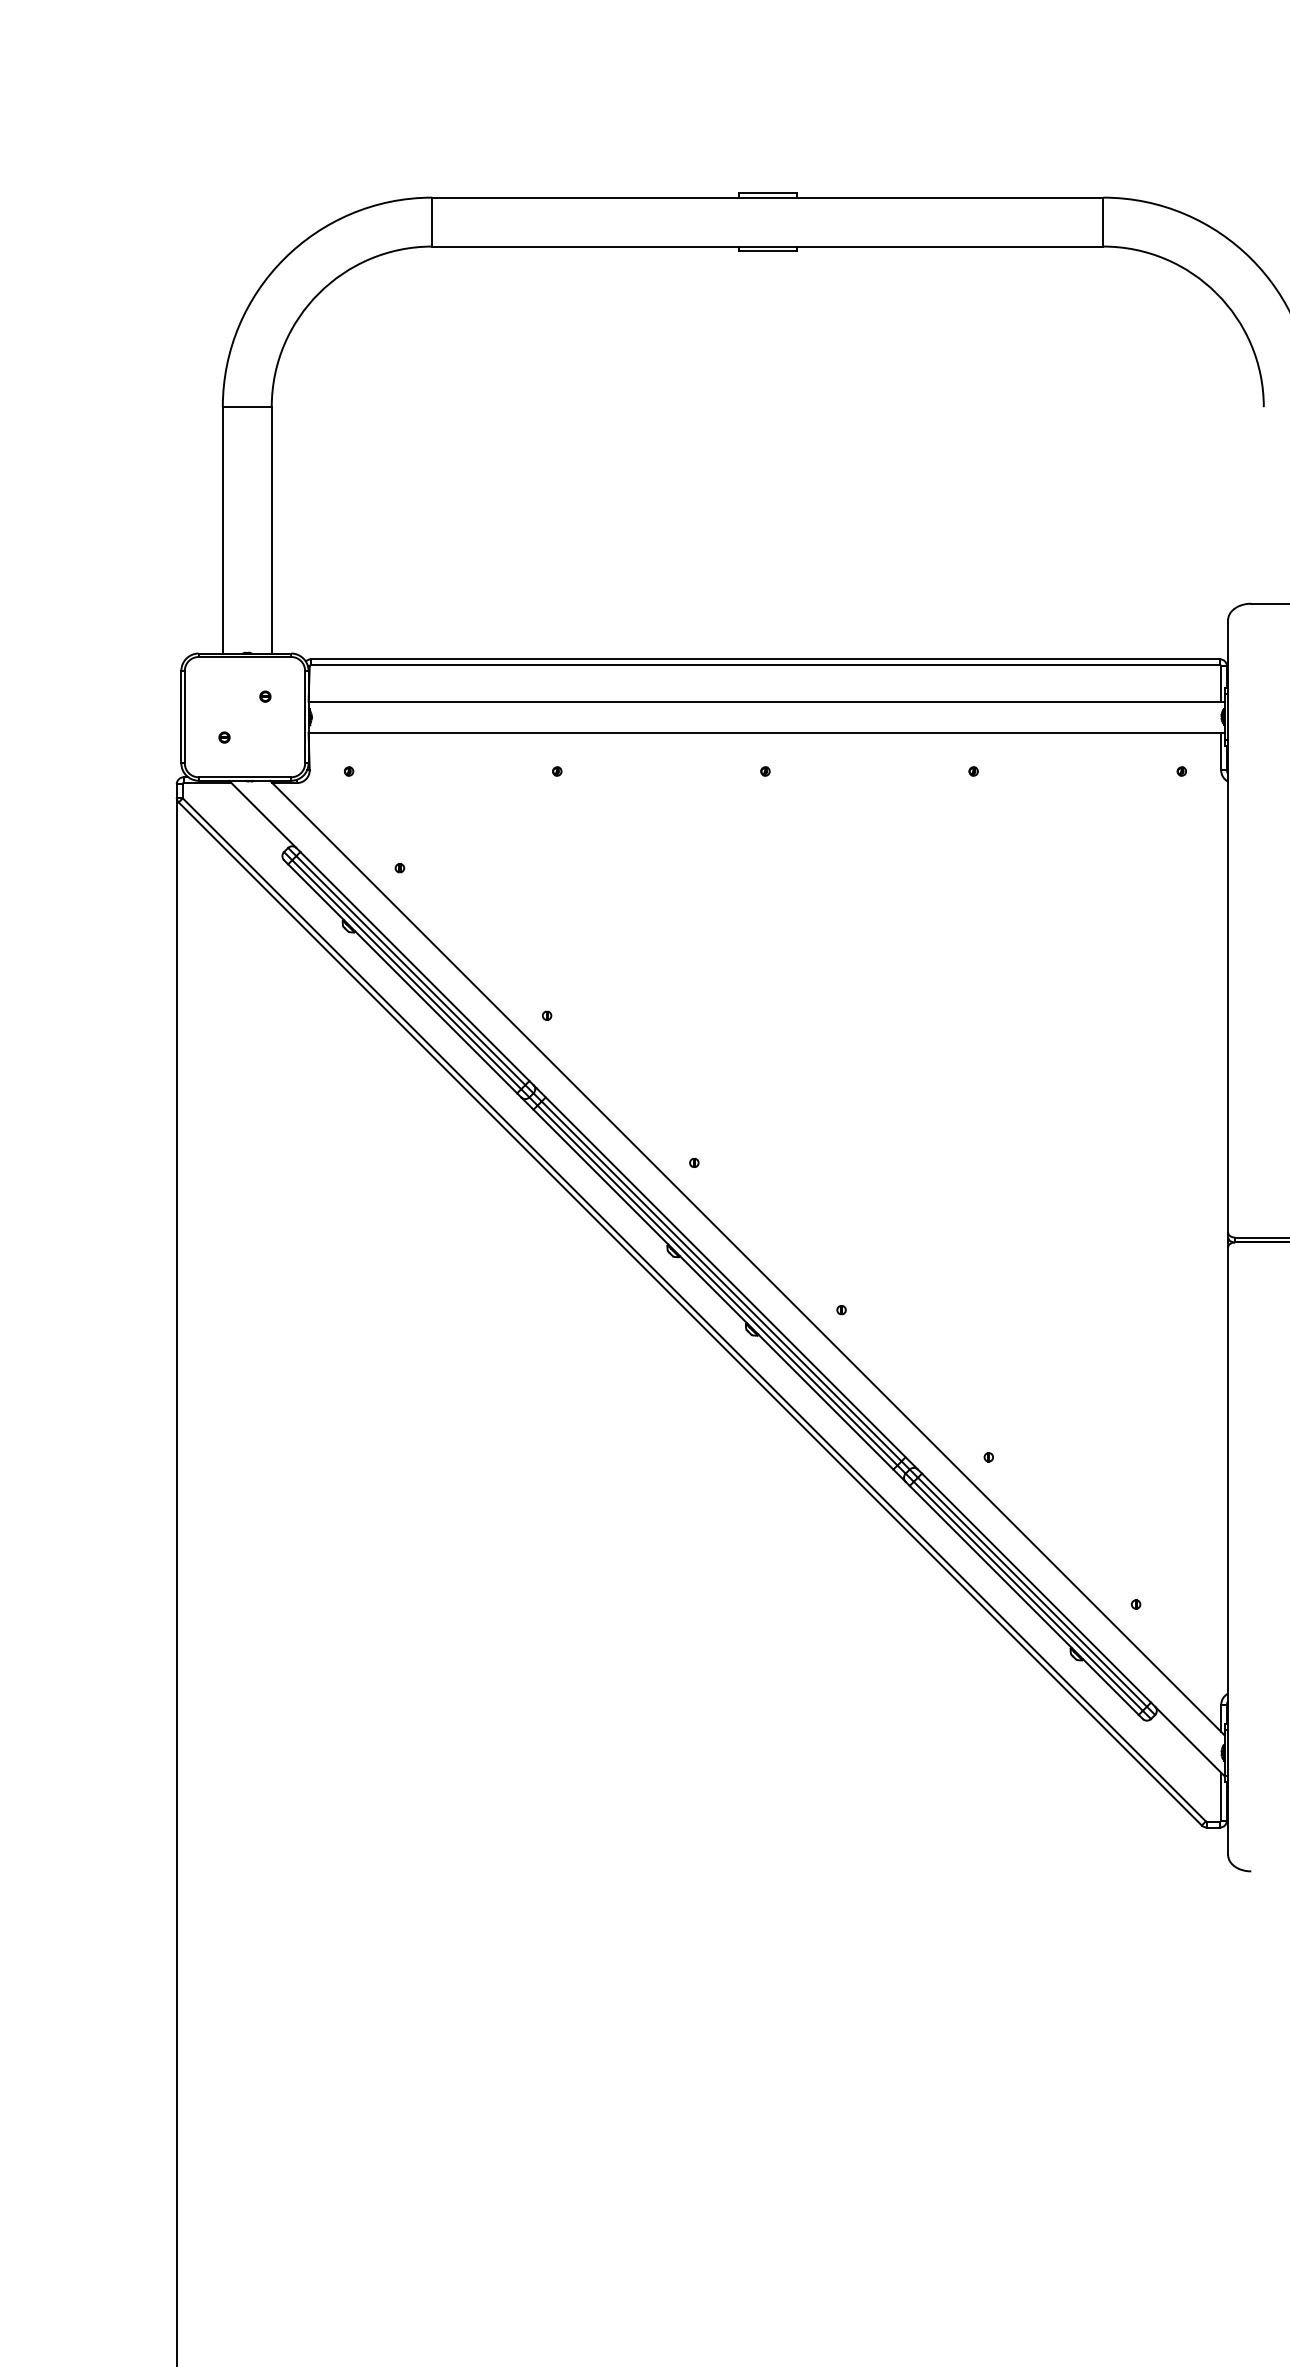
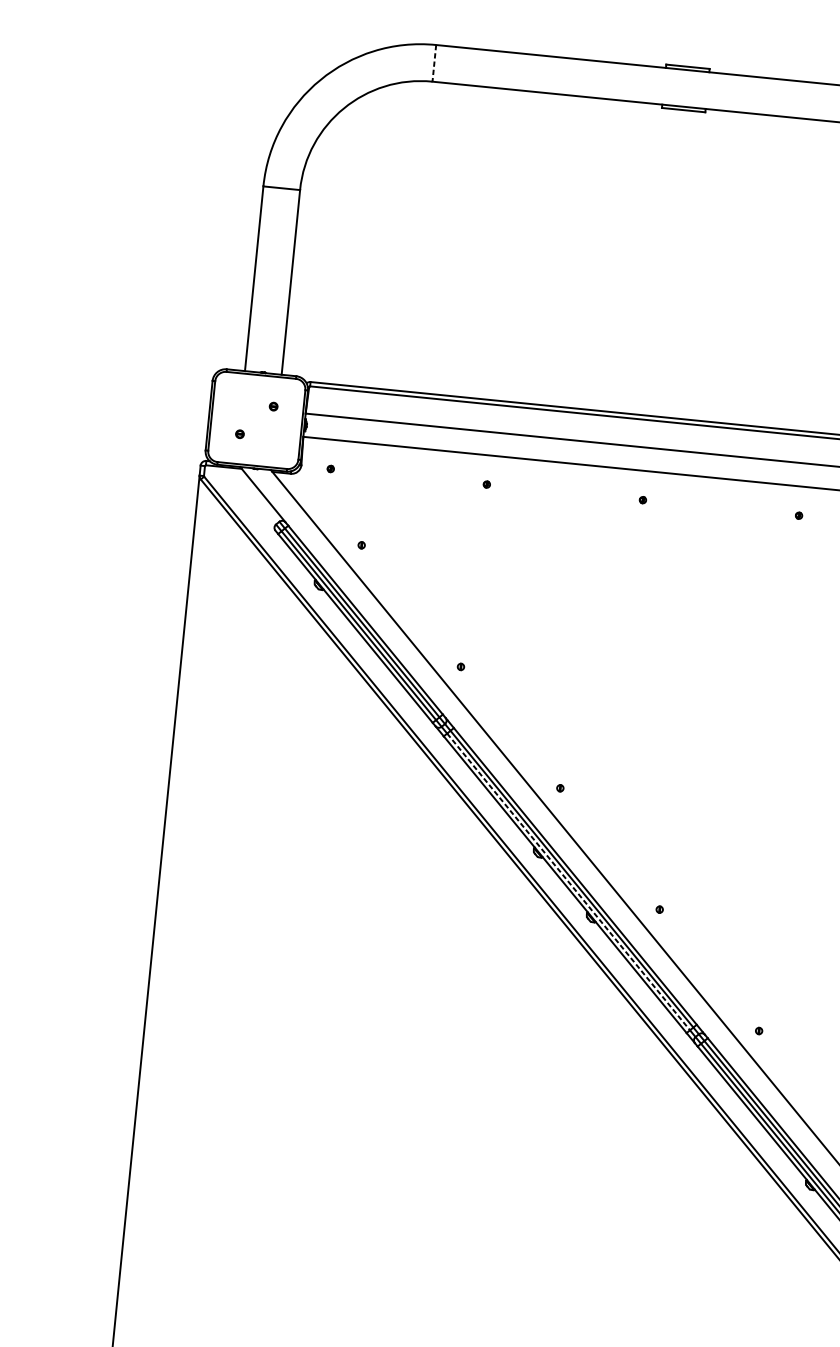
line: (432, 222) -> (434, 63), solid -> dashed
line: (717, 1285) -> (568, 881), solid -> dashed

